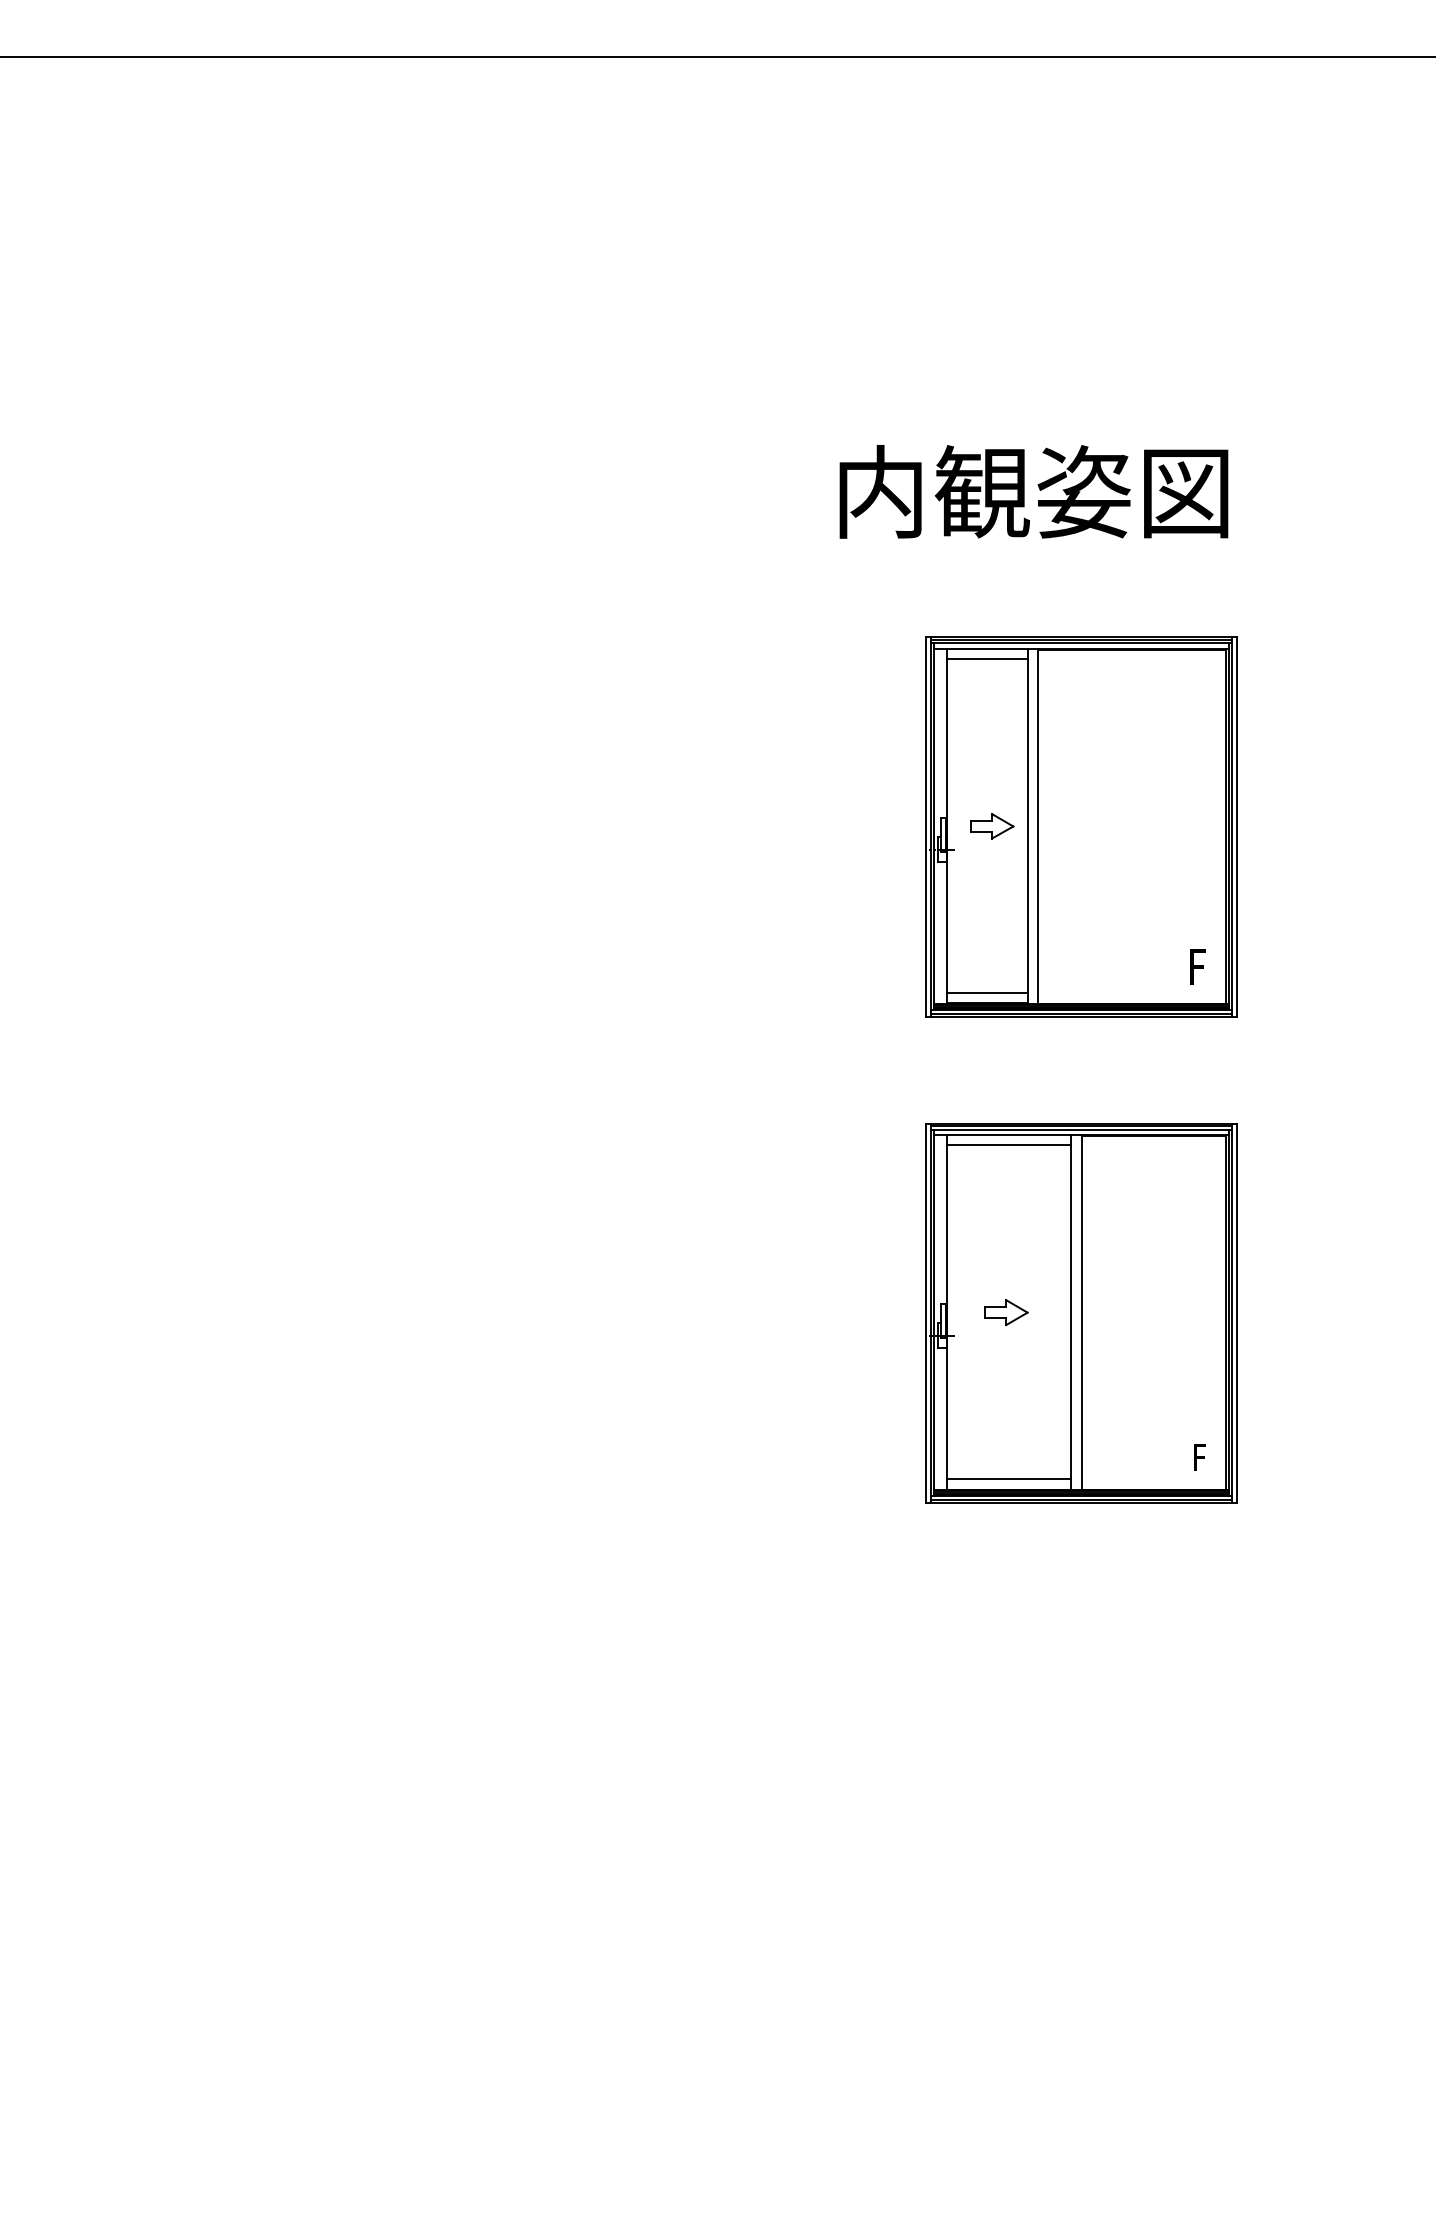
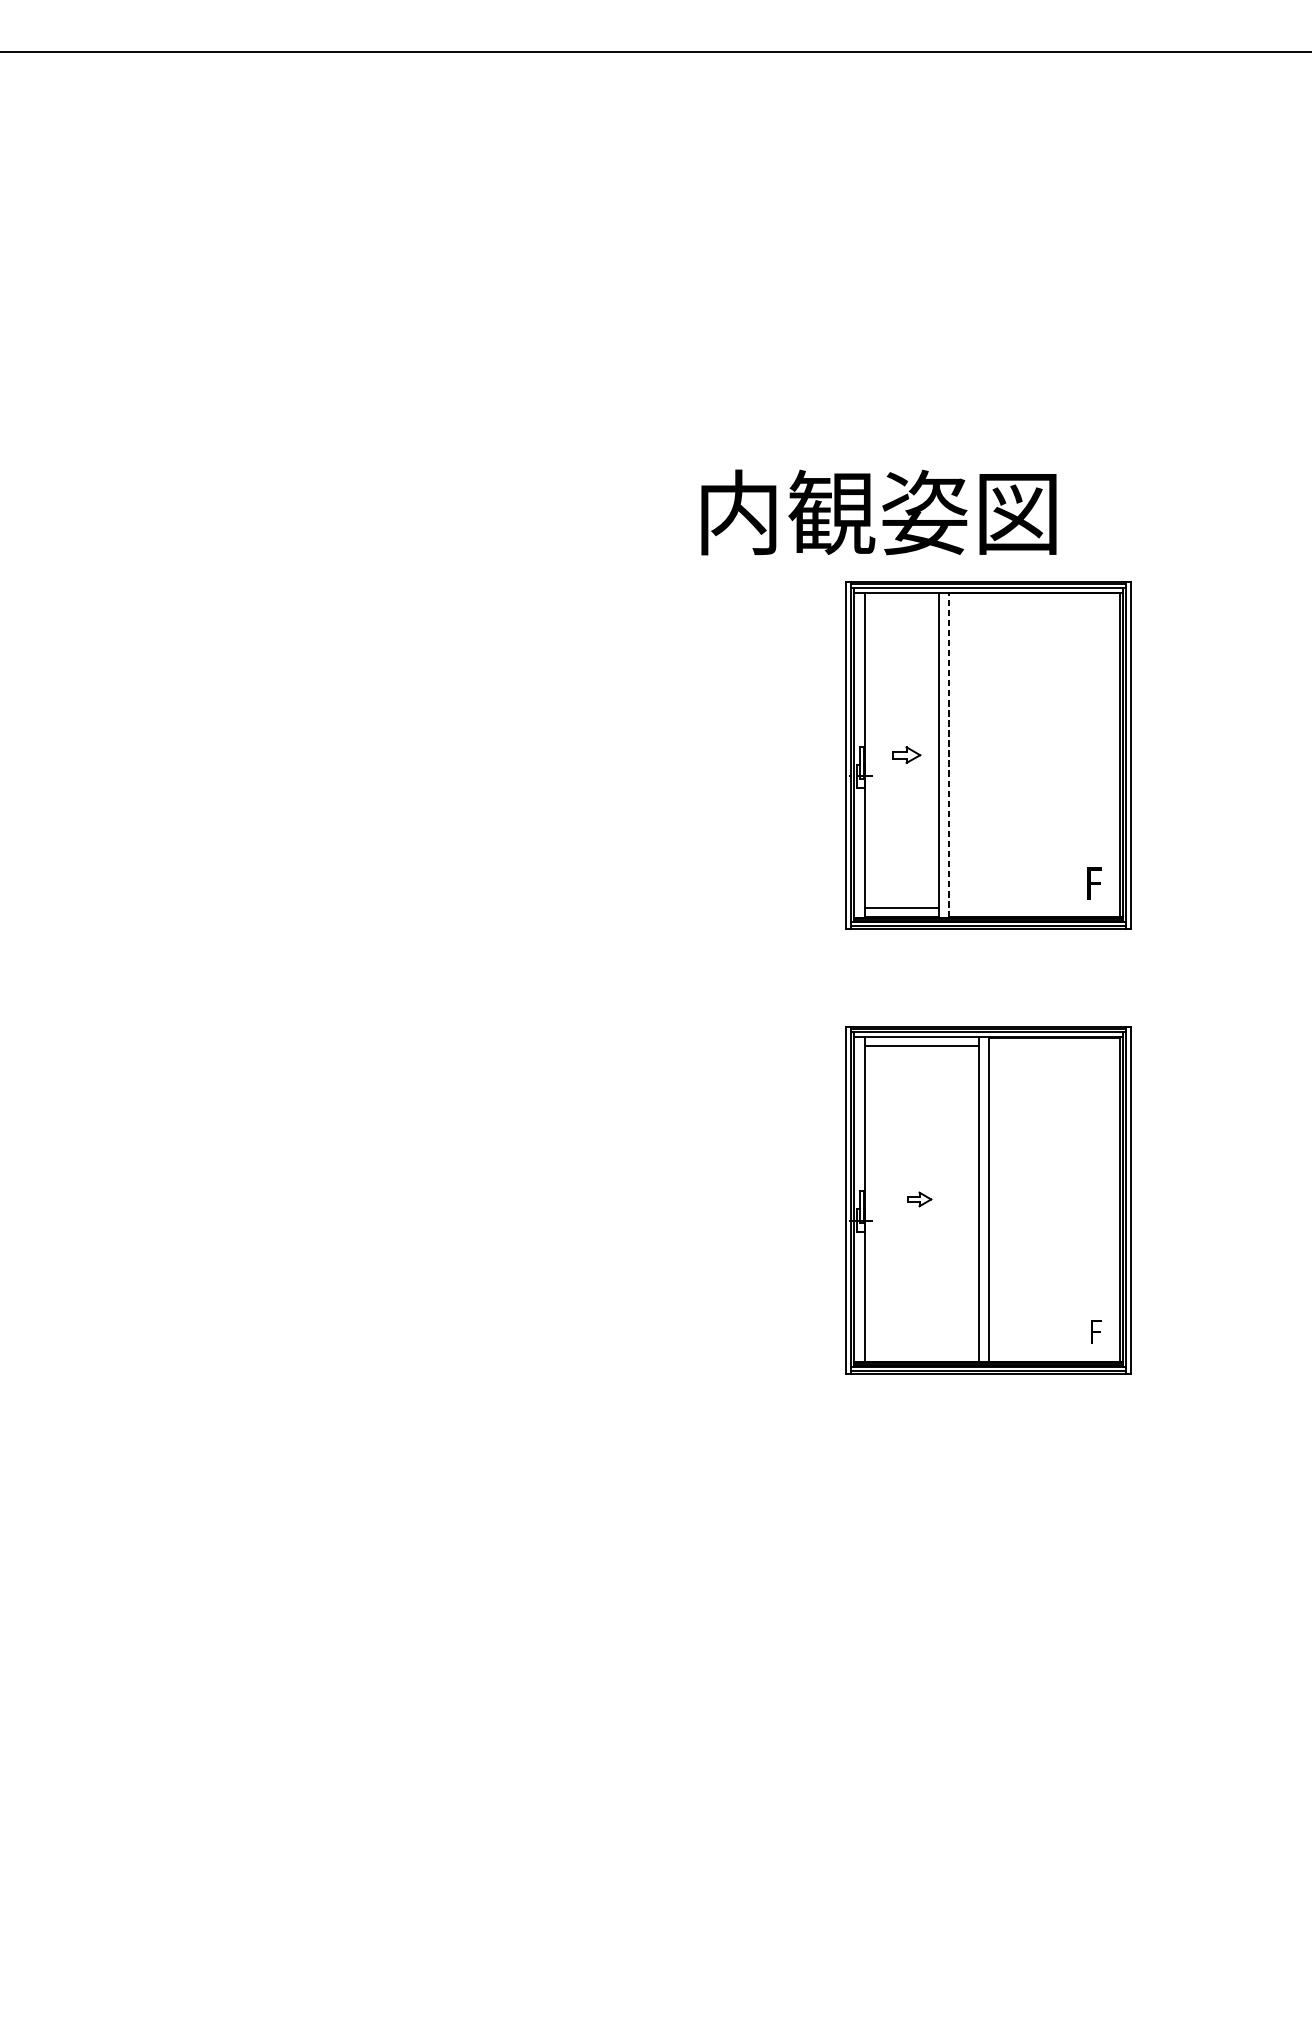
text: (1033, 491) -> (878, 512), moved
line: (986, 658) -> (901, 601), removed
part: (992, 826) -> (906, 755), size x0.7
line: (1038, 826) -> (948, 755), solid -> dashed
part: (1006, 1312) -> (919, 1199), size x0.6
line: (1008, 1479) -> (921, 1352), removed

